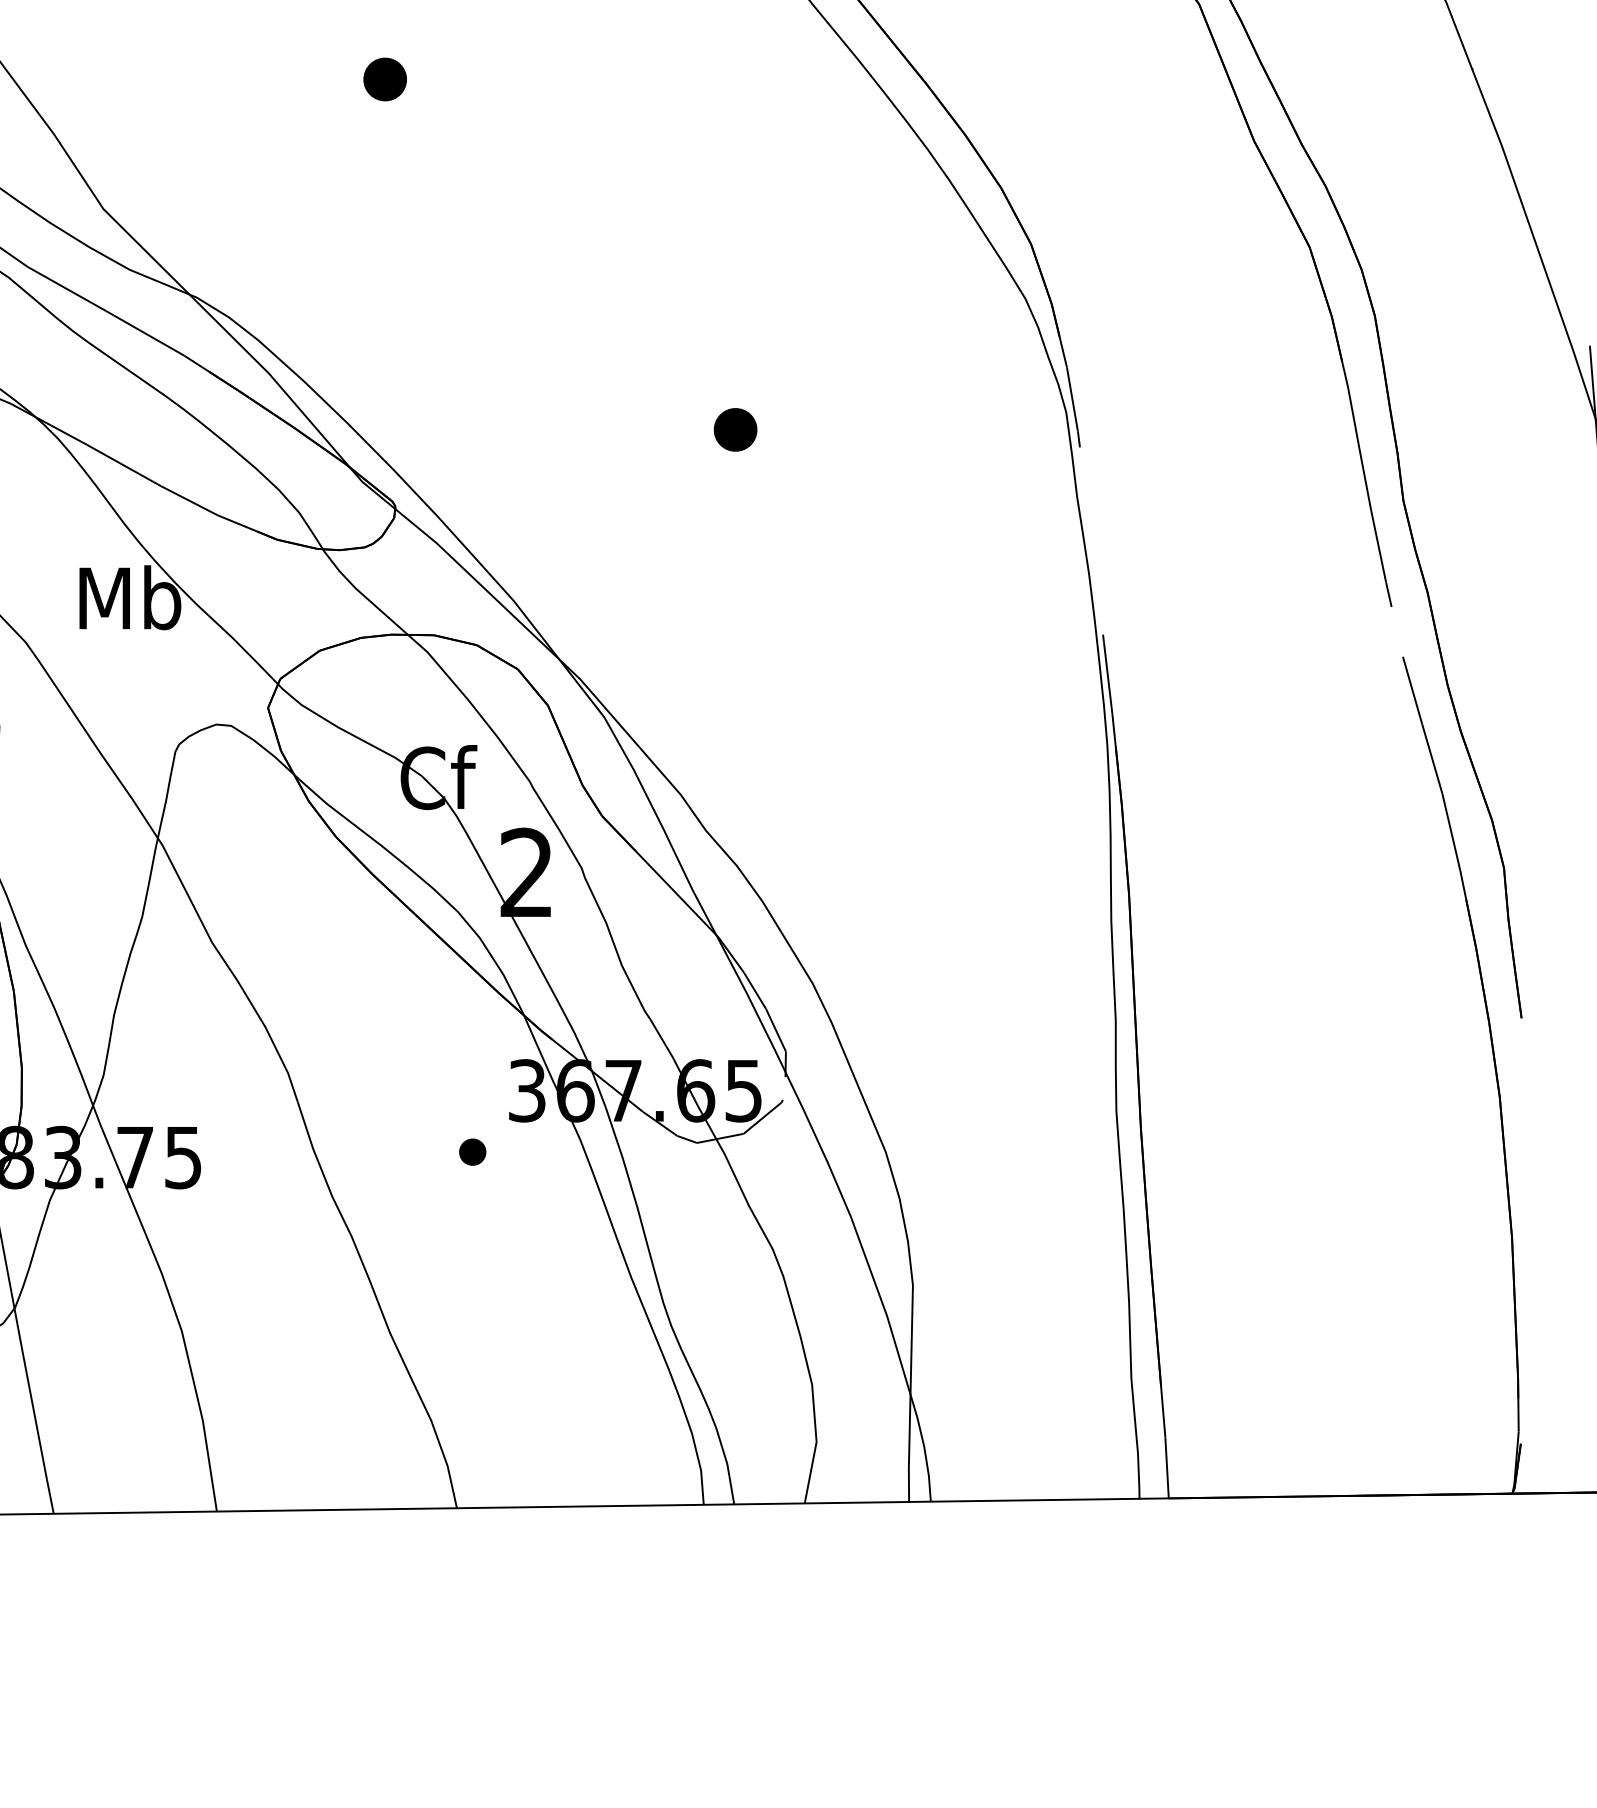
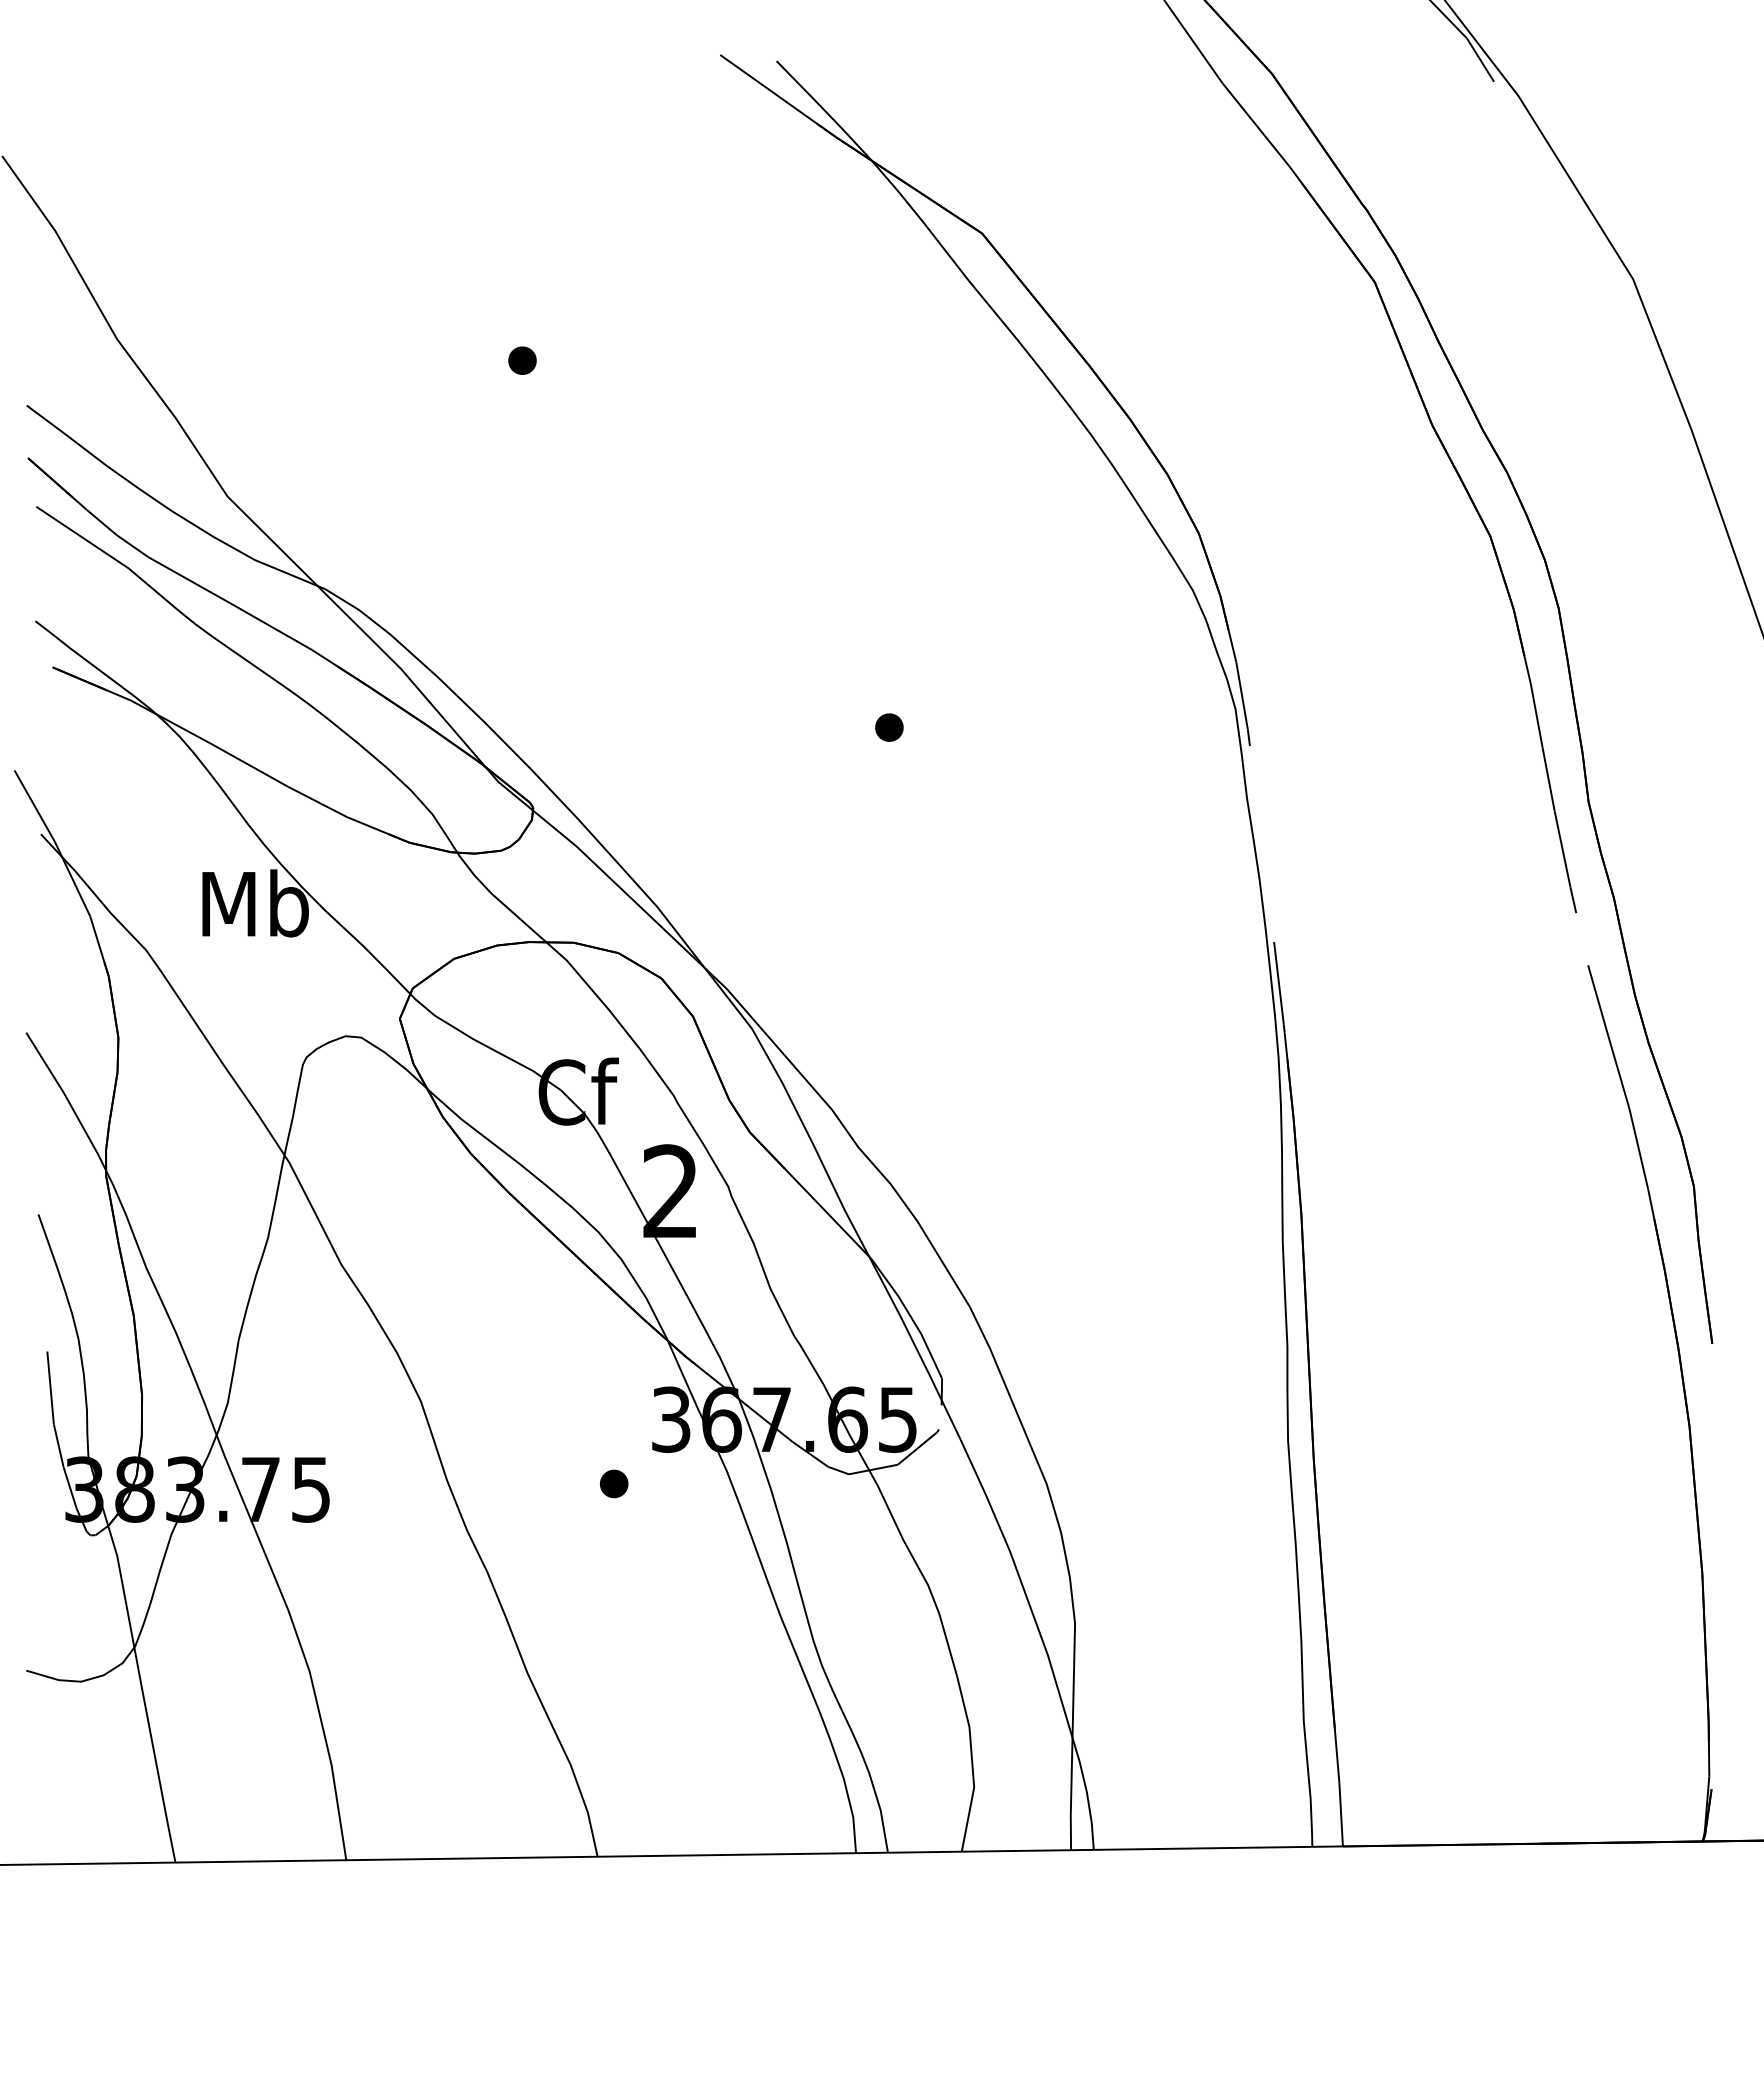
part: (385, 79) -> (522, 360), size x0.62
part: (735, 429) -> (889, 727), size x0.62

